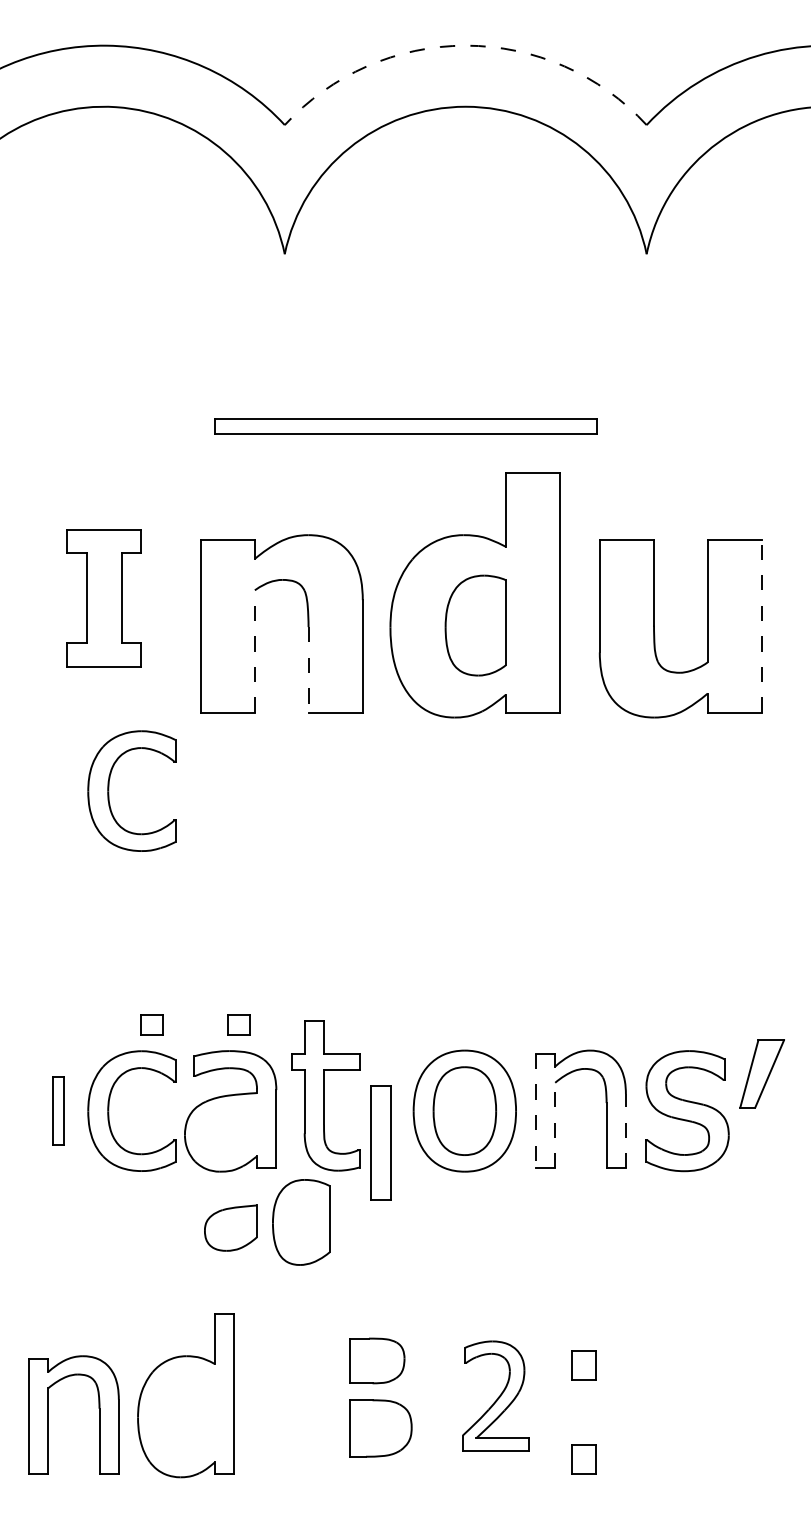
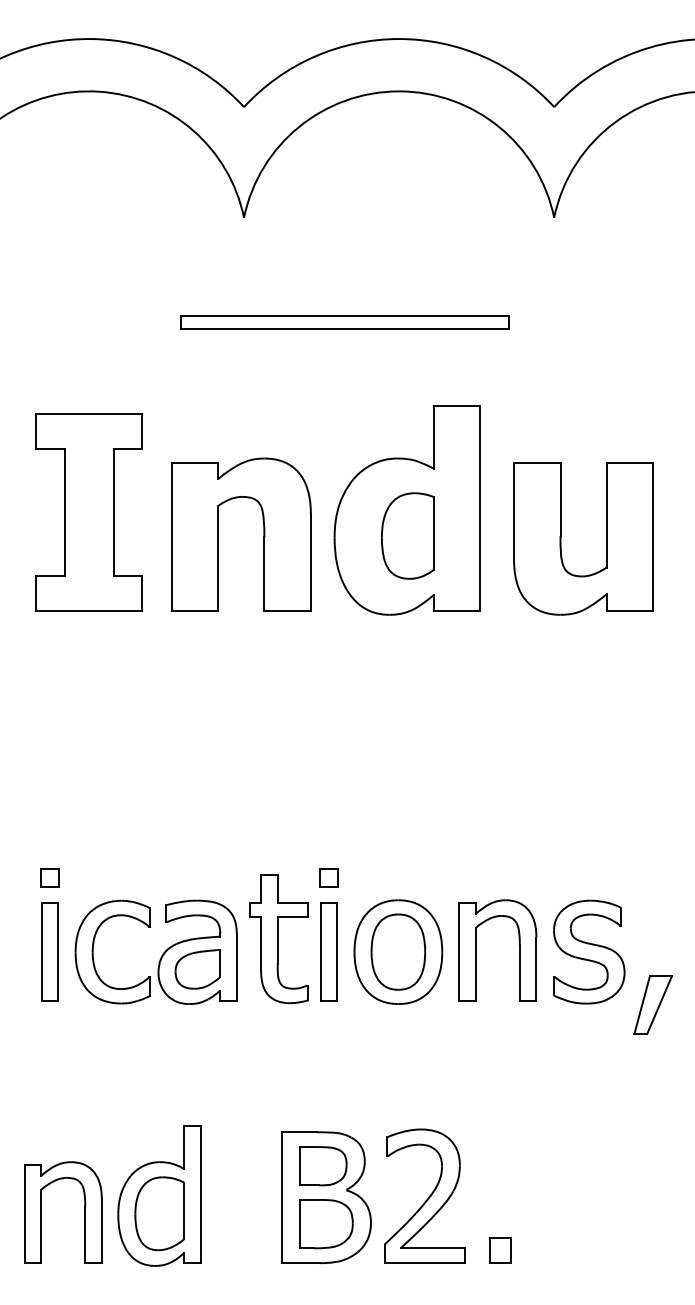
arc: (465, 45) -> (398, 38), dashed -> solid
part: (405, 426) -> (344, 322), moved
part: (104, 598) -> (89, 512), size x1.67
line: (761, 625) -> (652, 535), dashed -> solid
line: (254, 651) -> (218, 558), dashed -> solid
line: (308, 669) -> (264, 573), dashed -> solid
part: (109, 790) -> (93, 677), removed
part: (151, 1024) -> (49, 877), moved
part: (238, 1024) -> (328, 877), moved
part: (761, 1073) -> (652, 1004), moved
part: (58, 1110) -> (50, 951), size x1.67
line: (535, 1111) -> (458, 952), dashed -> solid
line: (555, 1125) -> (476, 964), dashed -> solid
line: (625, 1130) -> (536, 968), dashed -> solid
part: (380, 1142) -> (328, 951), moved
part: (301, 1222) -> (159, 1213), moved
part: (230, 1227) -> (197, 968), moved
part: (583, 1365) -> (500, 1170), removed
part: (495, 1395) -> (424, 1195), size x1.43
part: (380, 1397) -> (326, 1197), added

